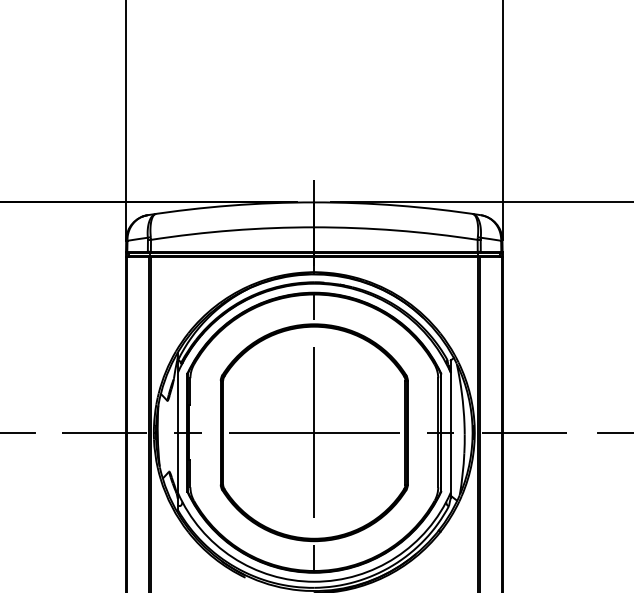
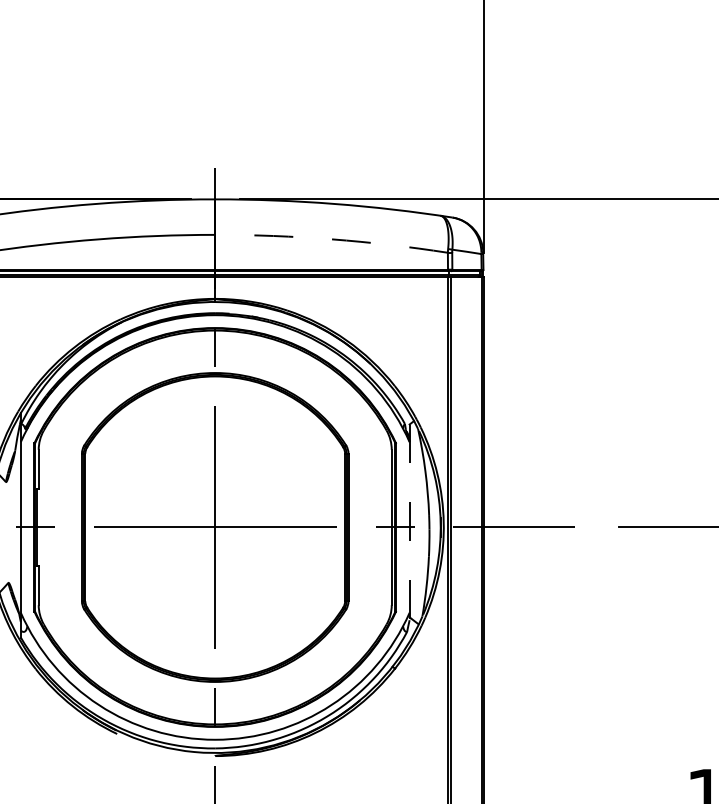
arc: (396, 230) -> (332, 239), solid -> dashed
line: (450, 429) -> (409, 522), solid -> dashed

